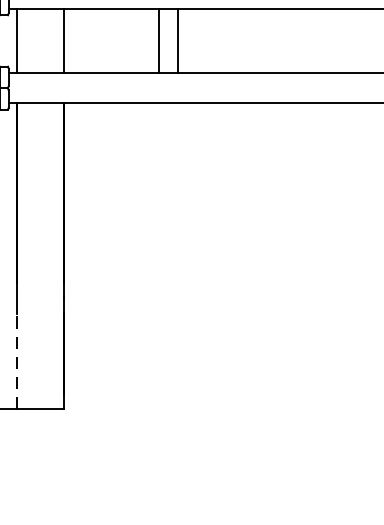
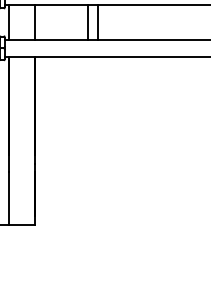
line: (17, 359) -> (9, 197), dashed -> solid

